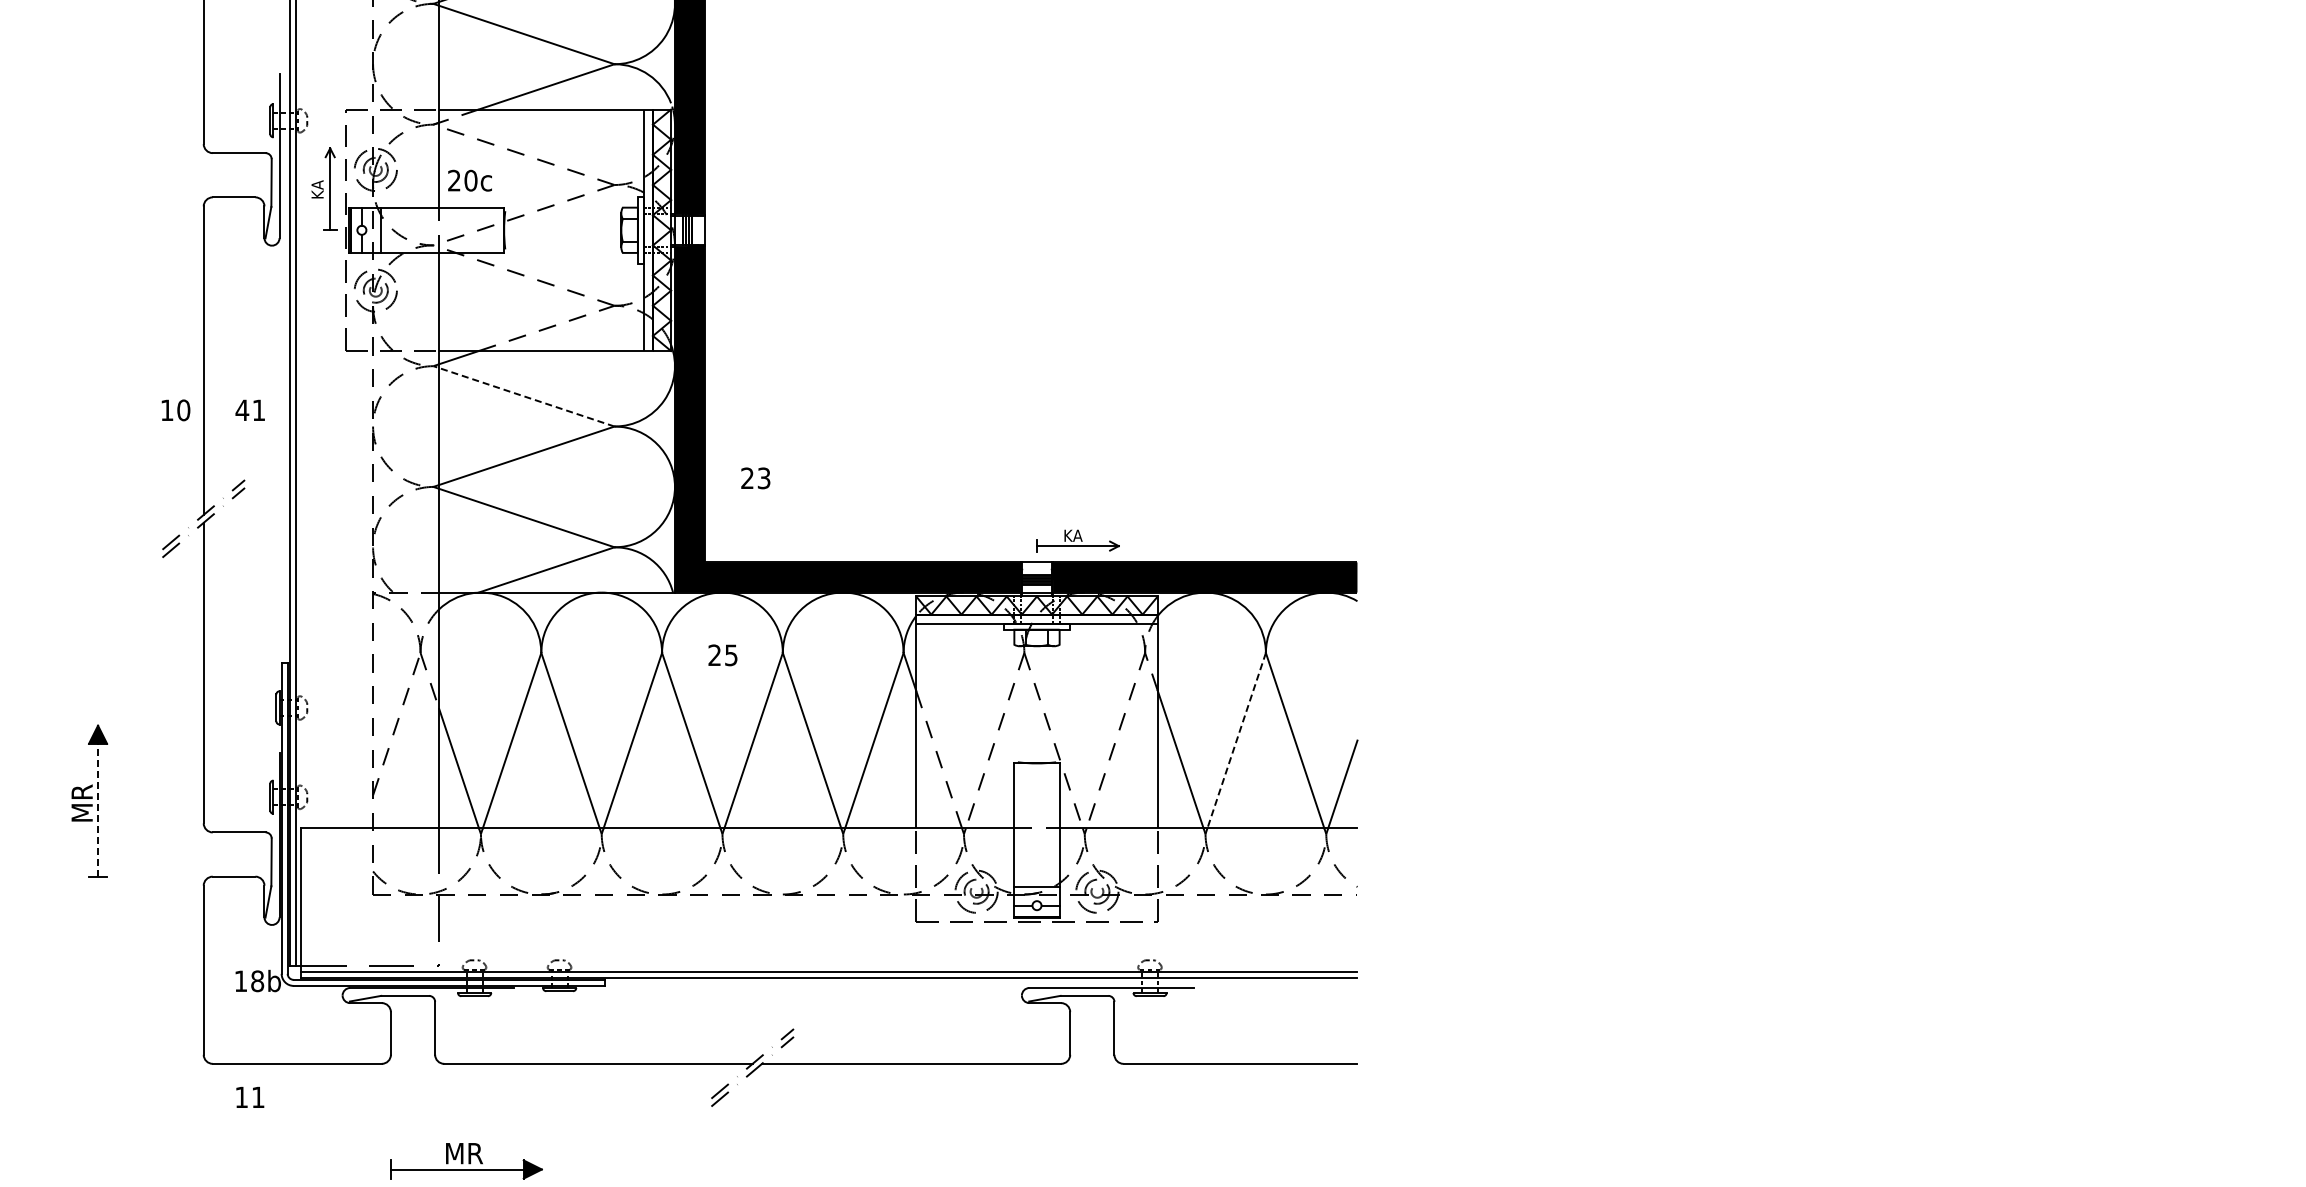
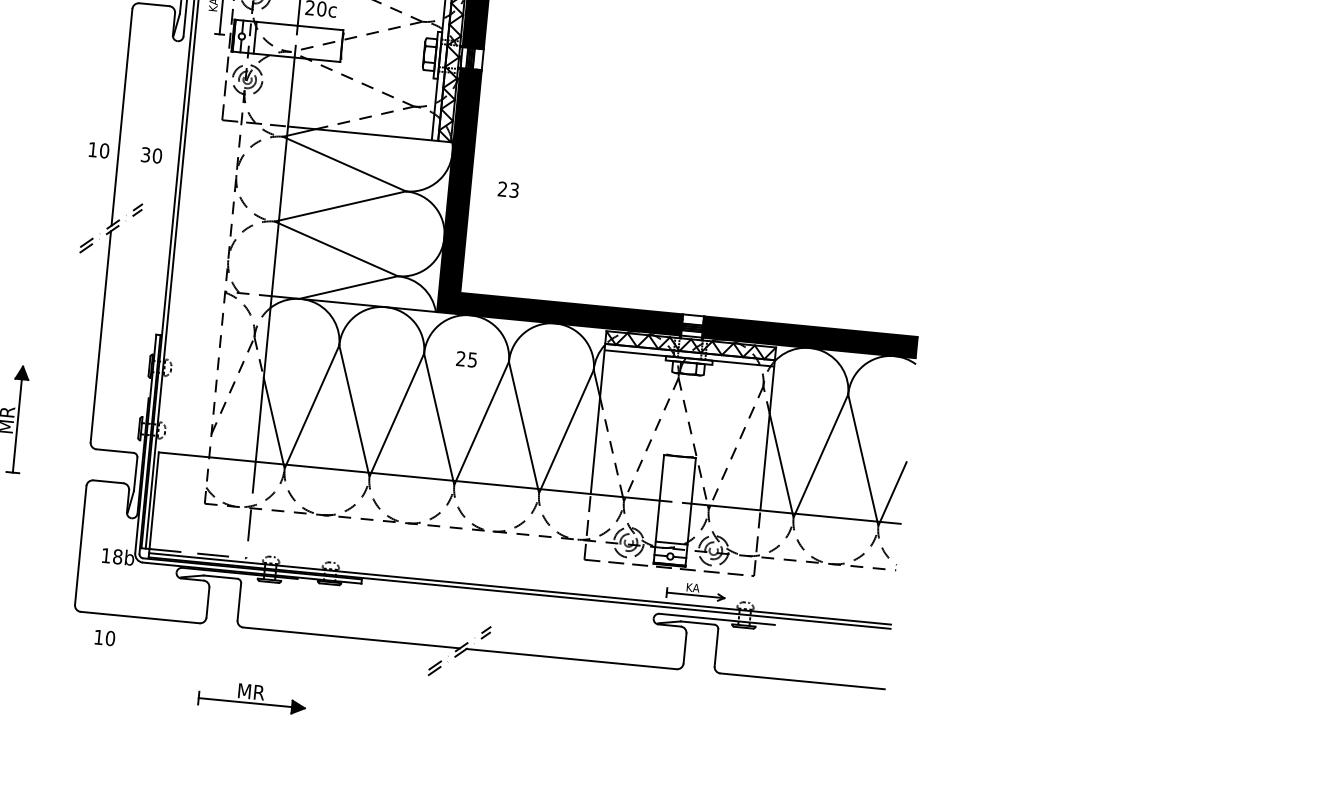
line: (523, 396) -> (344, 164), dashed -> solid
text: (250, 410) -> (151, 155), 41 -> 30
text: (755, 478) -> (508, 189), moved
part: (1077, 540) -> (695, 591), moved
line: (1236, 741) -> (821, 454), dashed -> solid
line: (98, 809) -> (17, 425), dashed -> solid
text: (257, 1097) -> (109, 638), 11 -> 10

